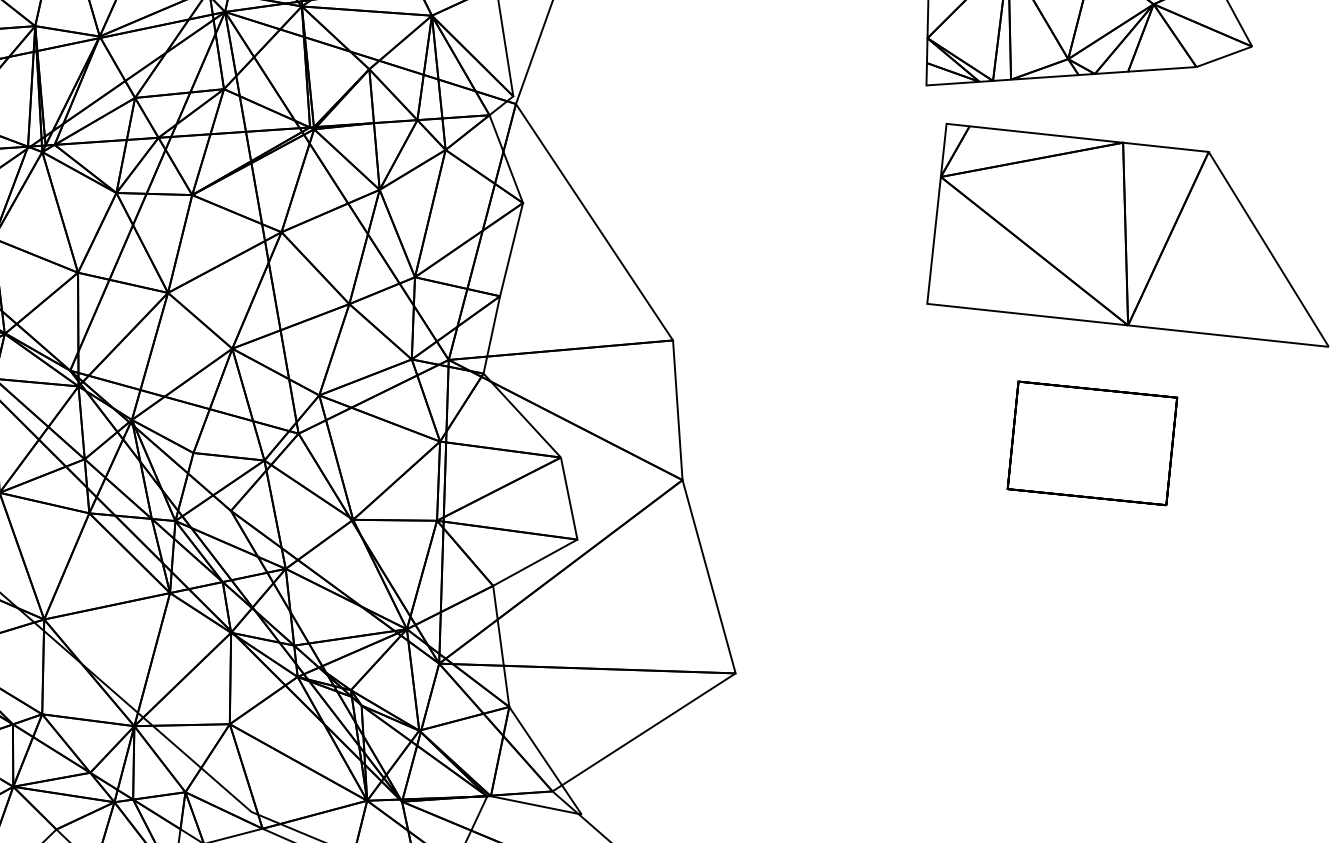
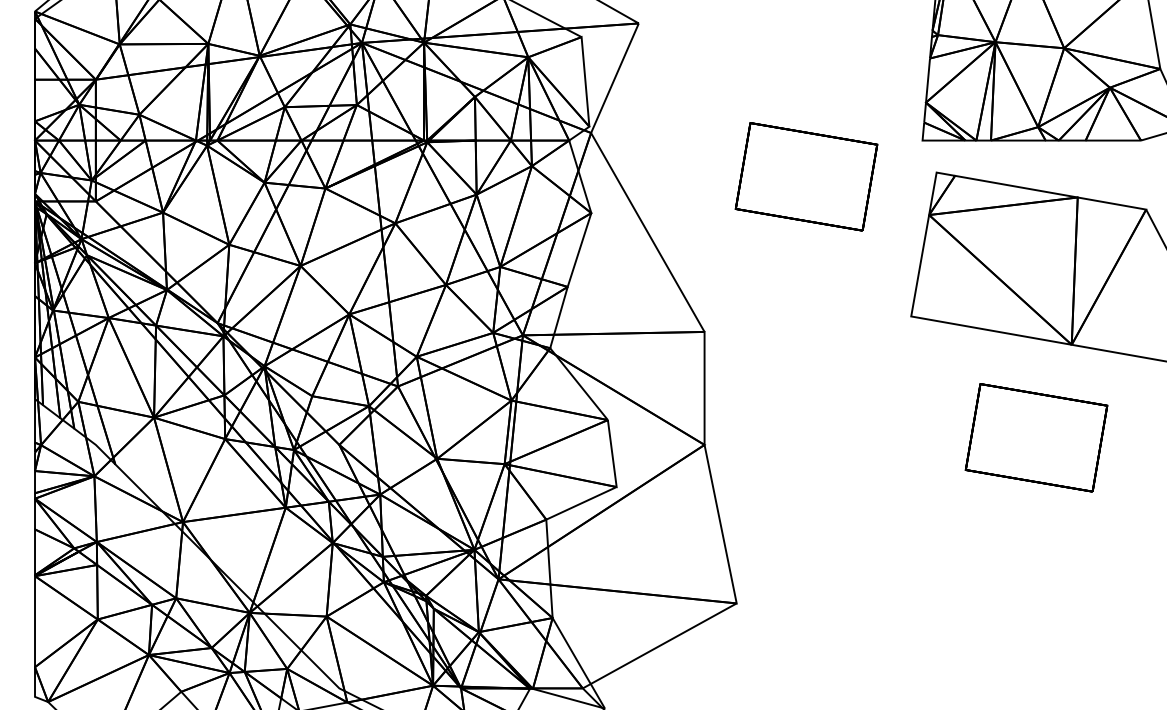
part: (785, 139) -> (806, 176), added

